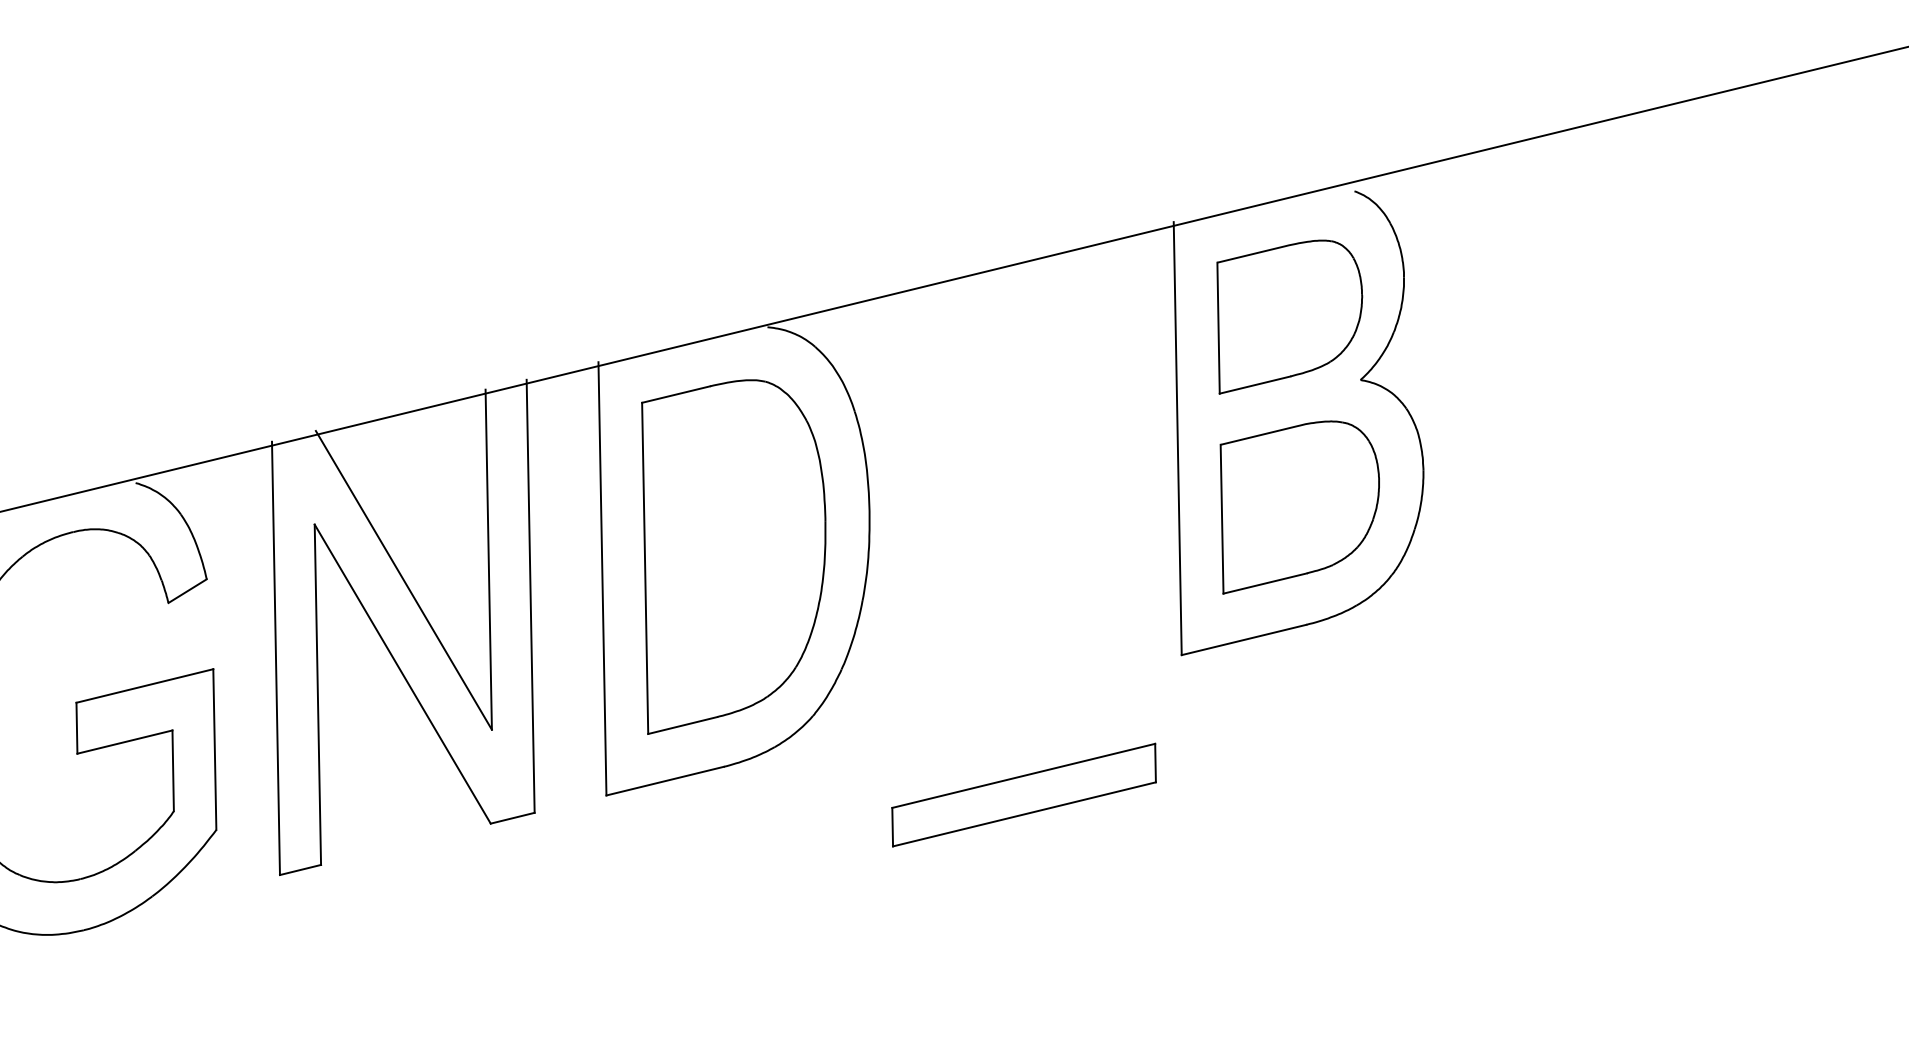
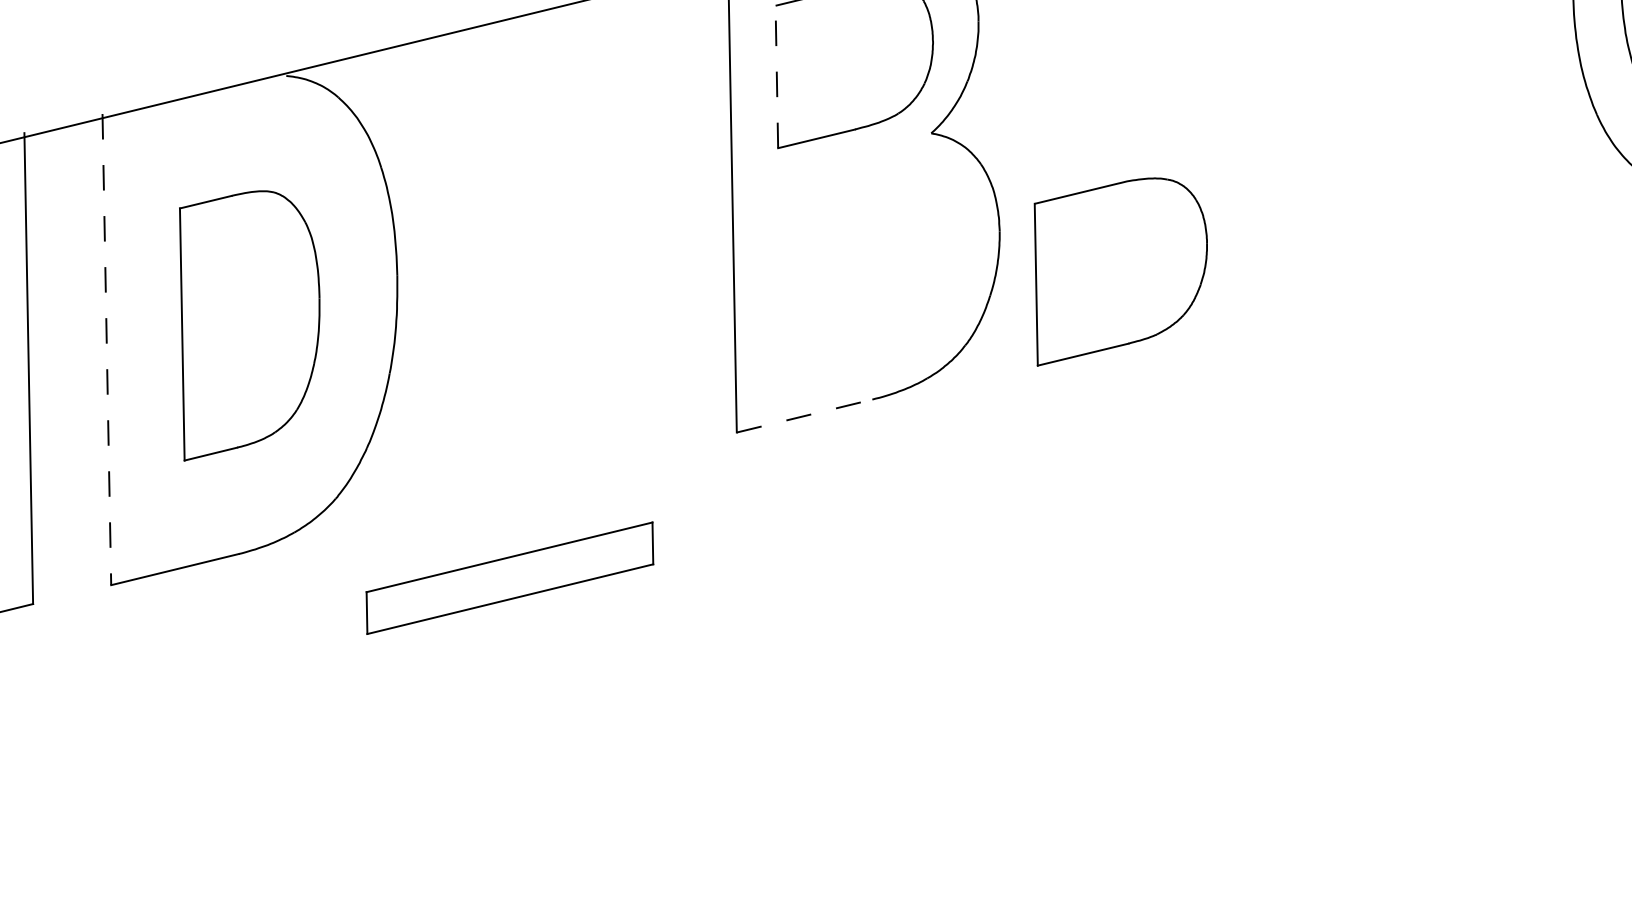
line: (1218, 327) -> (776, 76), solid -> dashed
part: (1299, 507) -> (1120, 271), moved
part: (733, 556) -> (249, 325), size x0.7
line: (602, 578) -> (106, 349), solid -> dashed
line: (1244, 639) -> (805, 415), solid -> dashed
part: (1023, 794) -> (509, 577), moved

